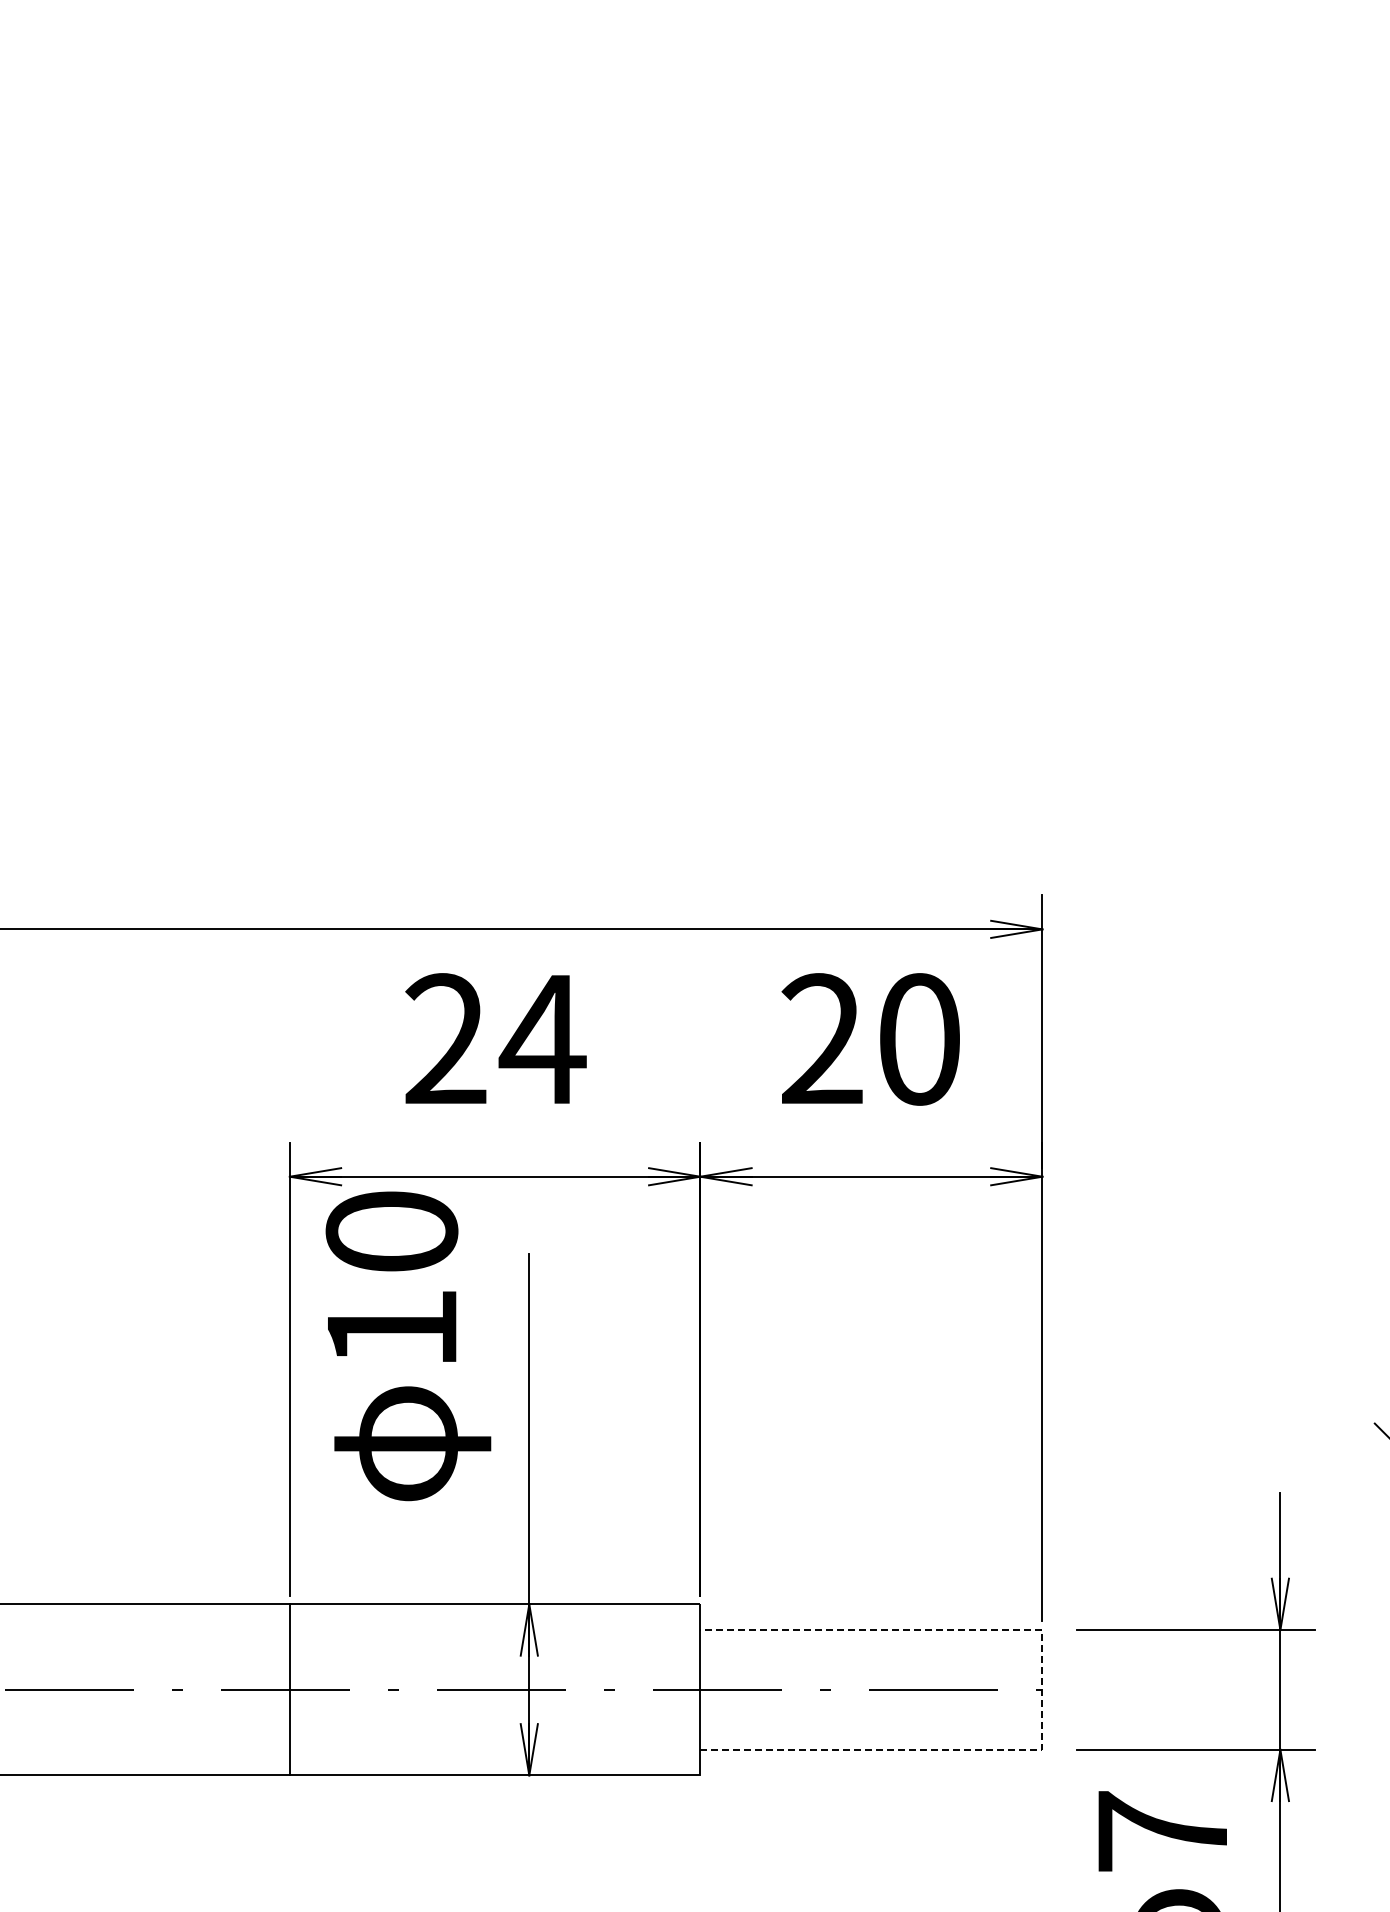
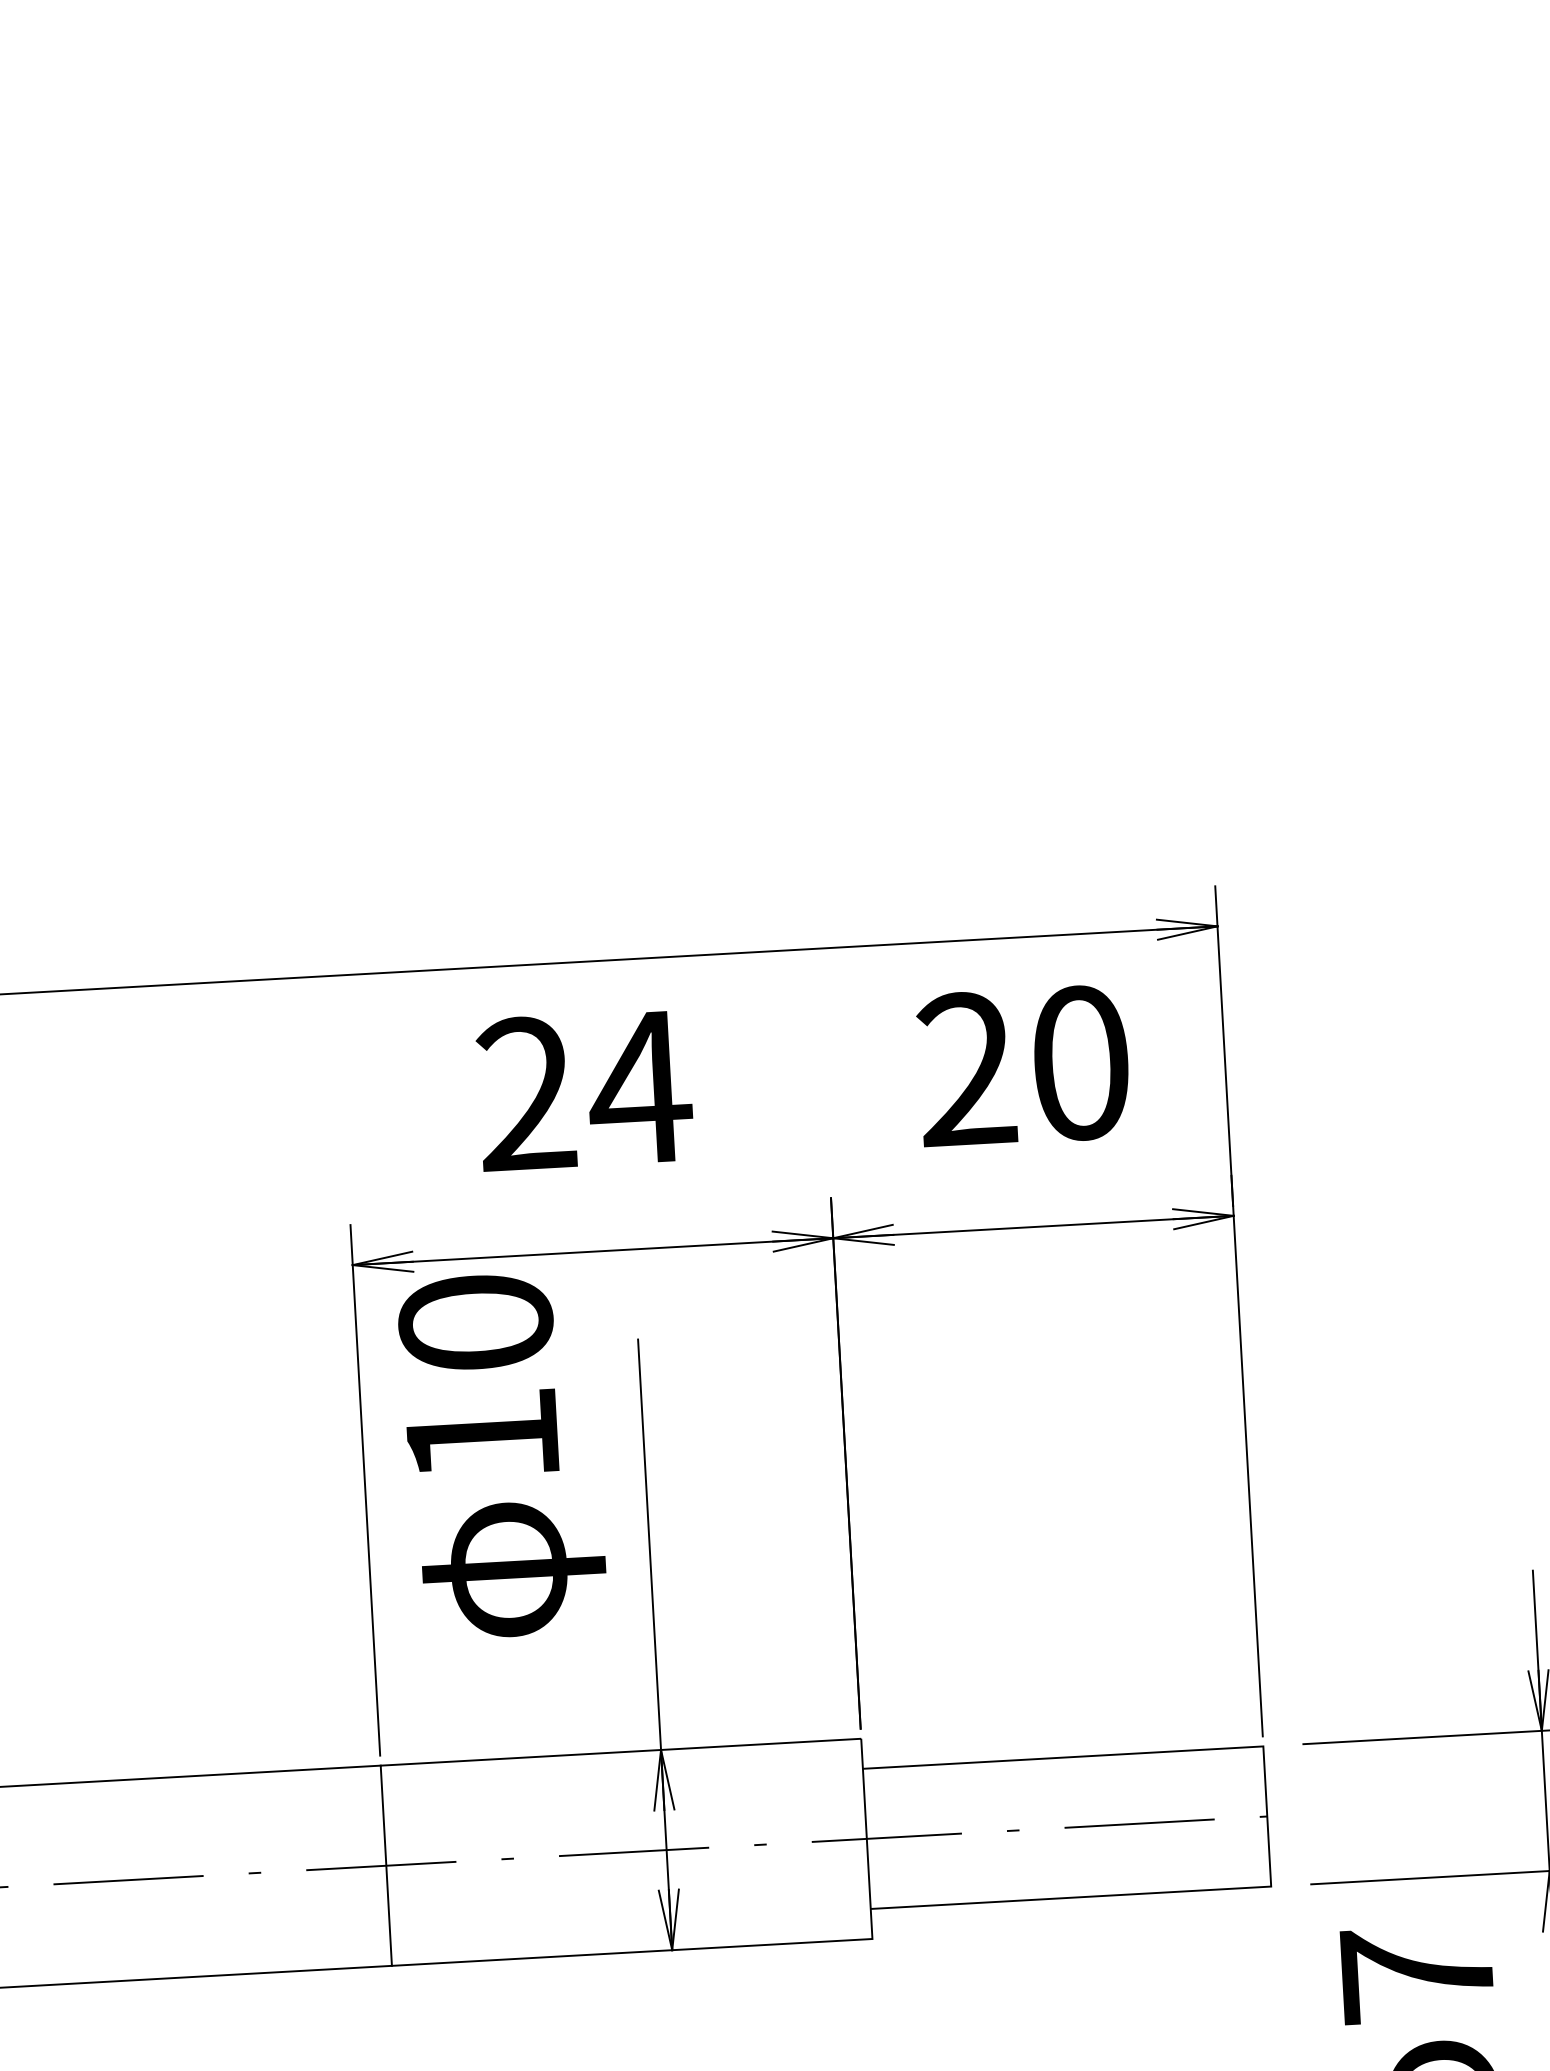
line: (1042, 1689) -> (1267, 1816), dashed -> solid

